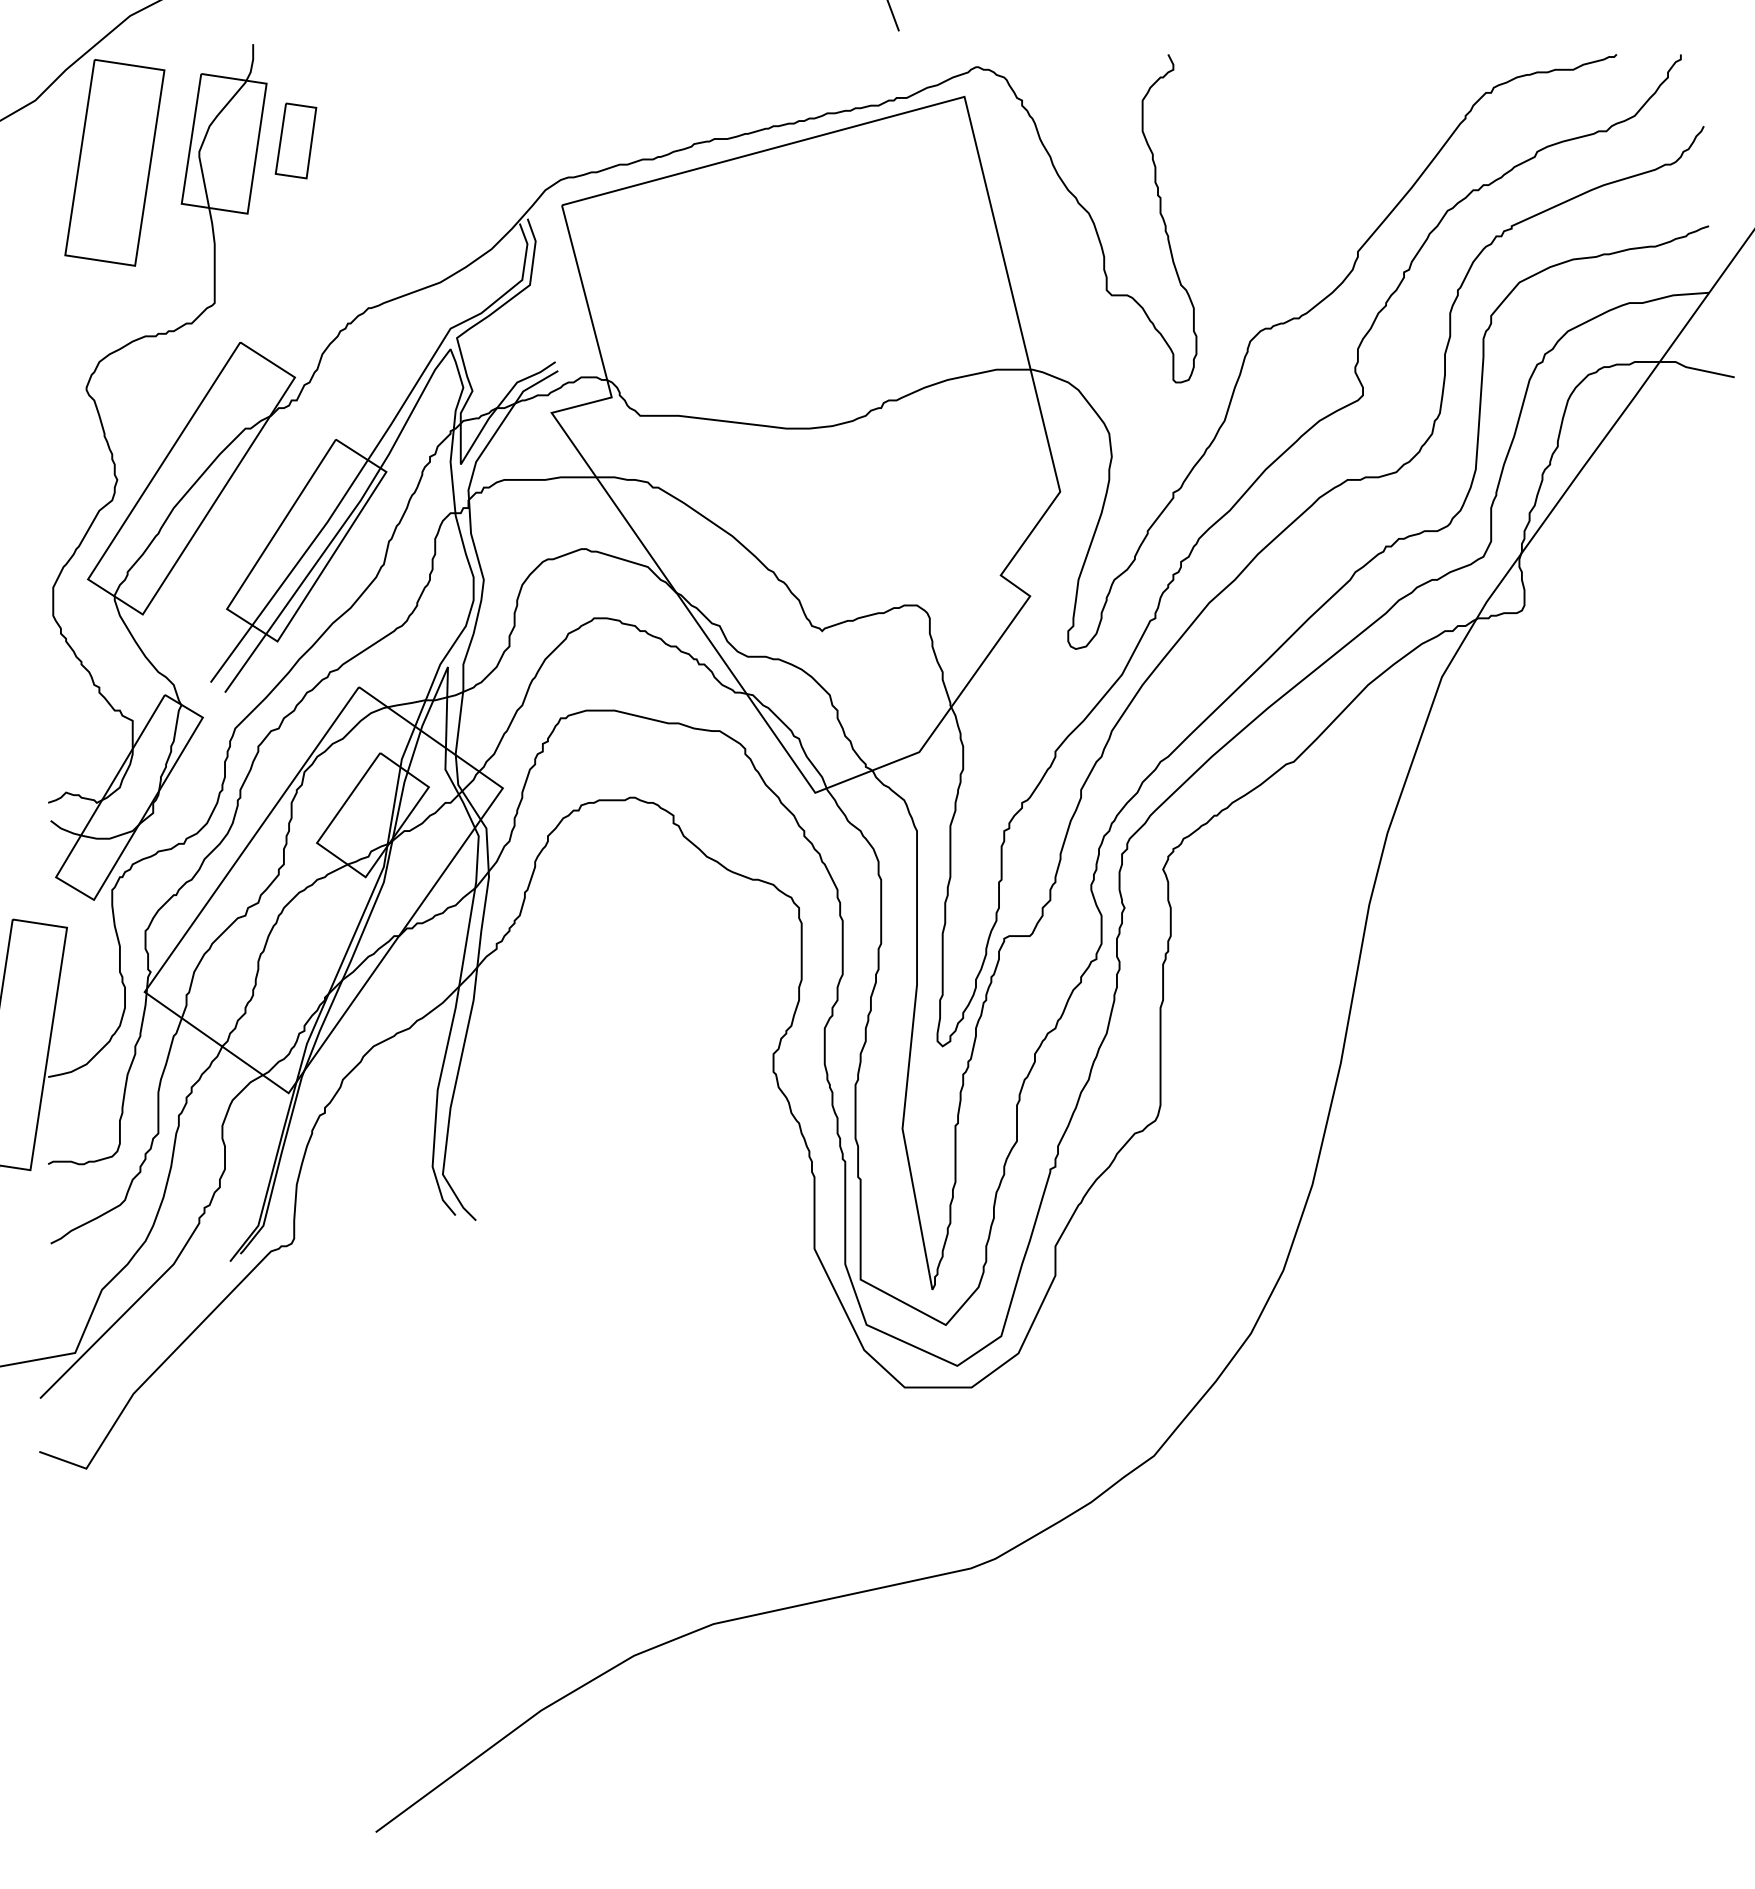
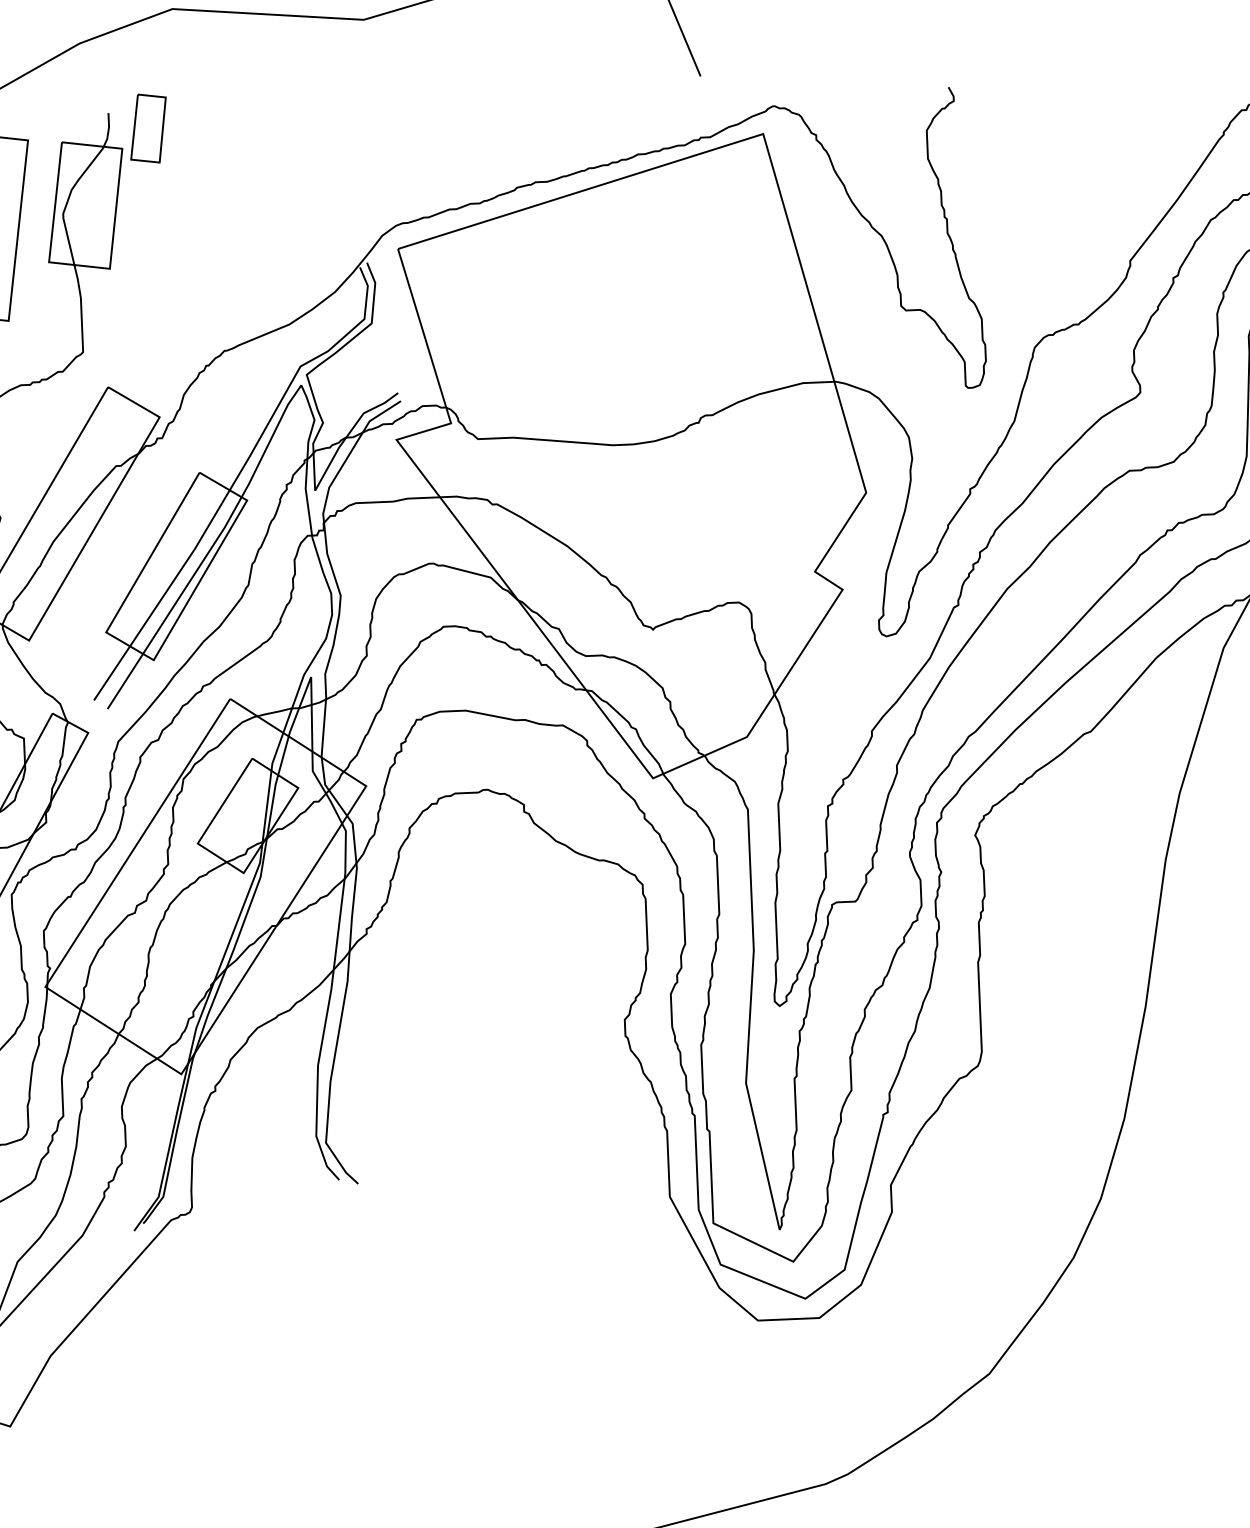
part: (295, 140) -> (148, 128), moved

